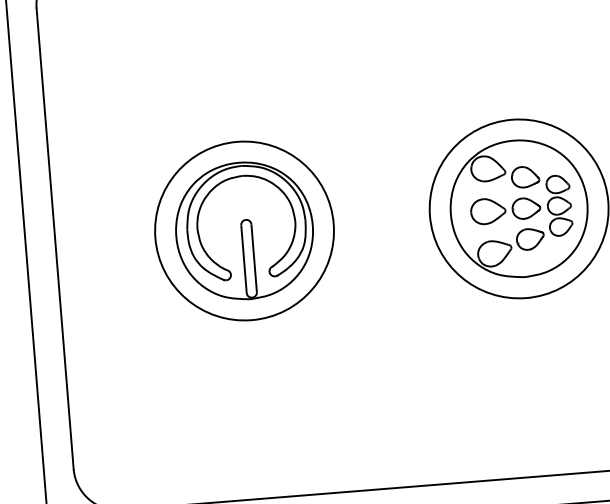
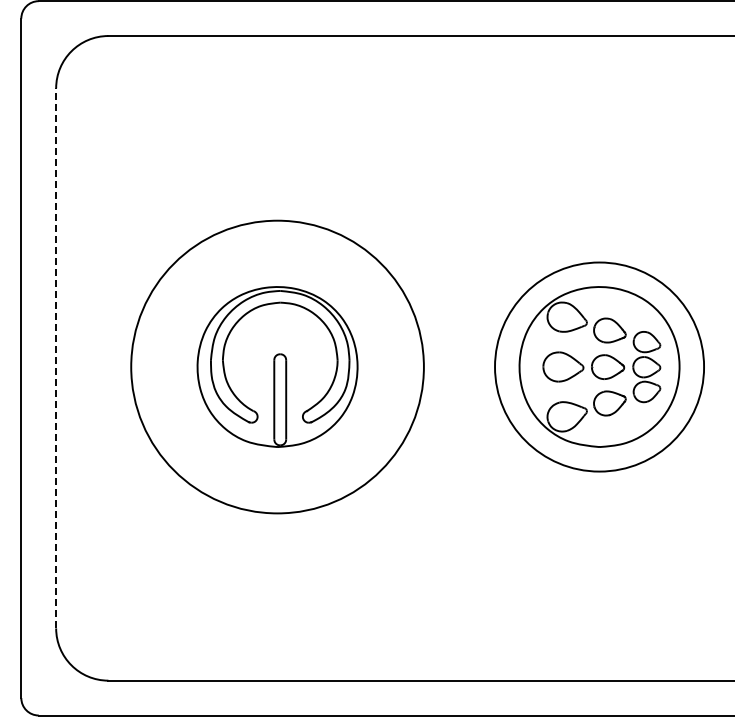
circle: (244, 230) -> (277, 366), size x1.4
line: (55, 238) -> (56, 357), solid -> dashed

